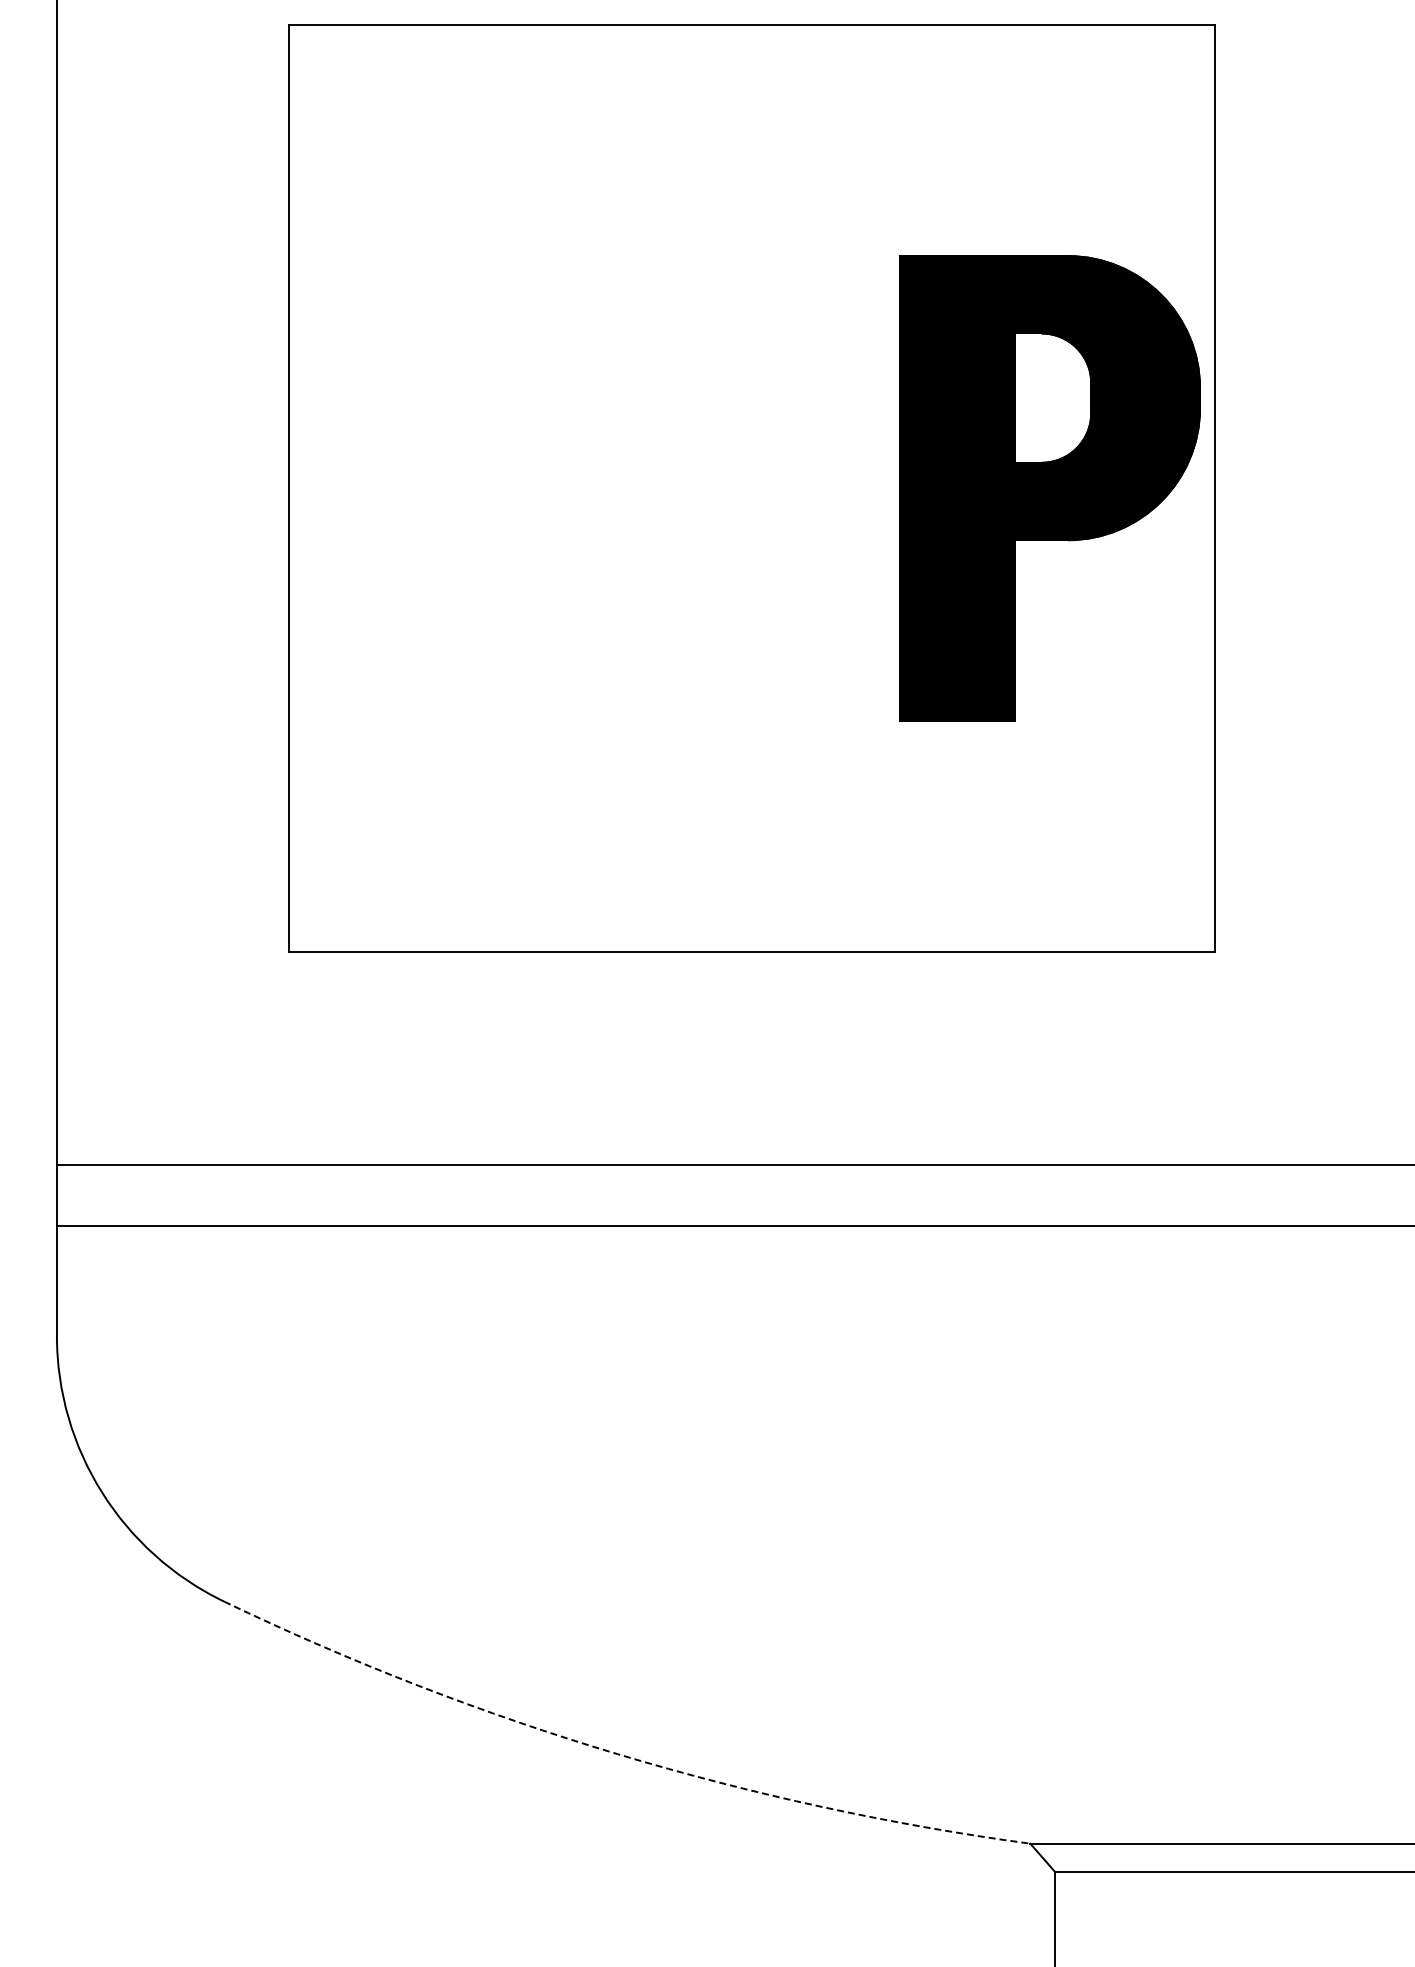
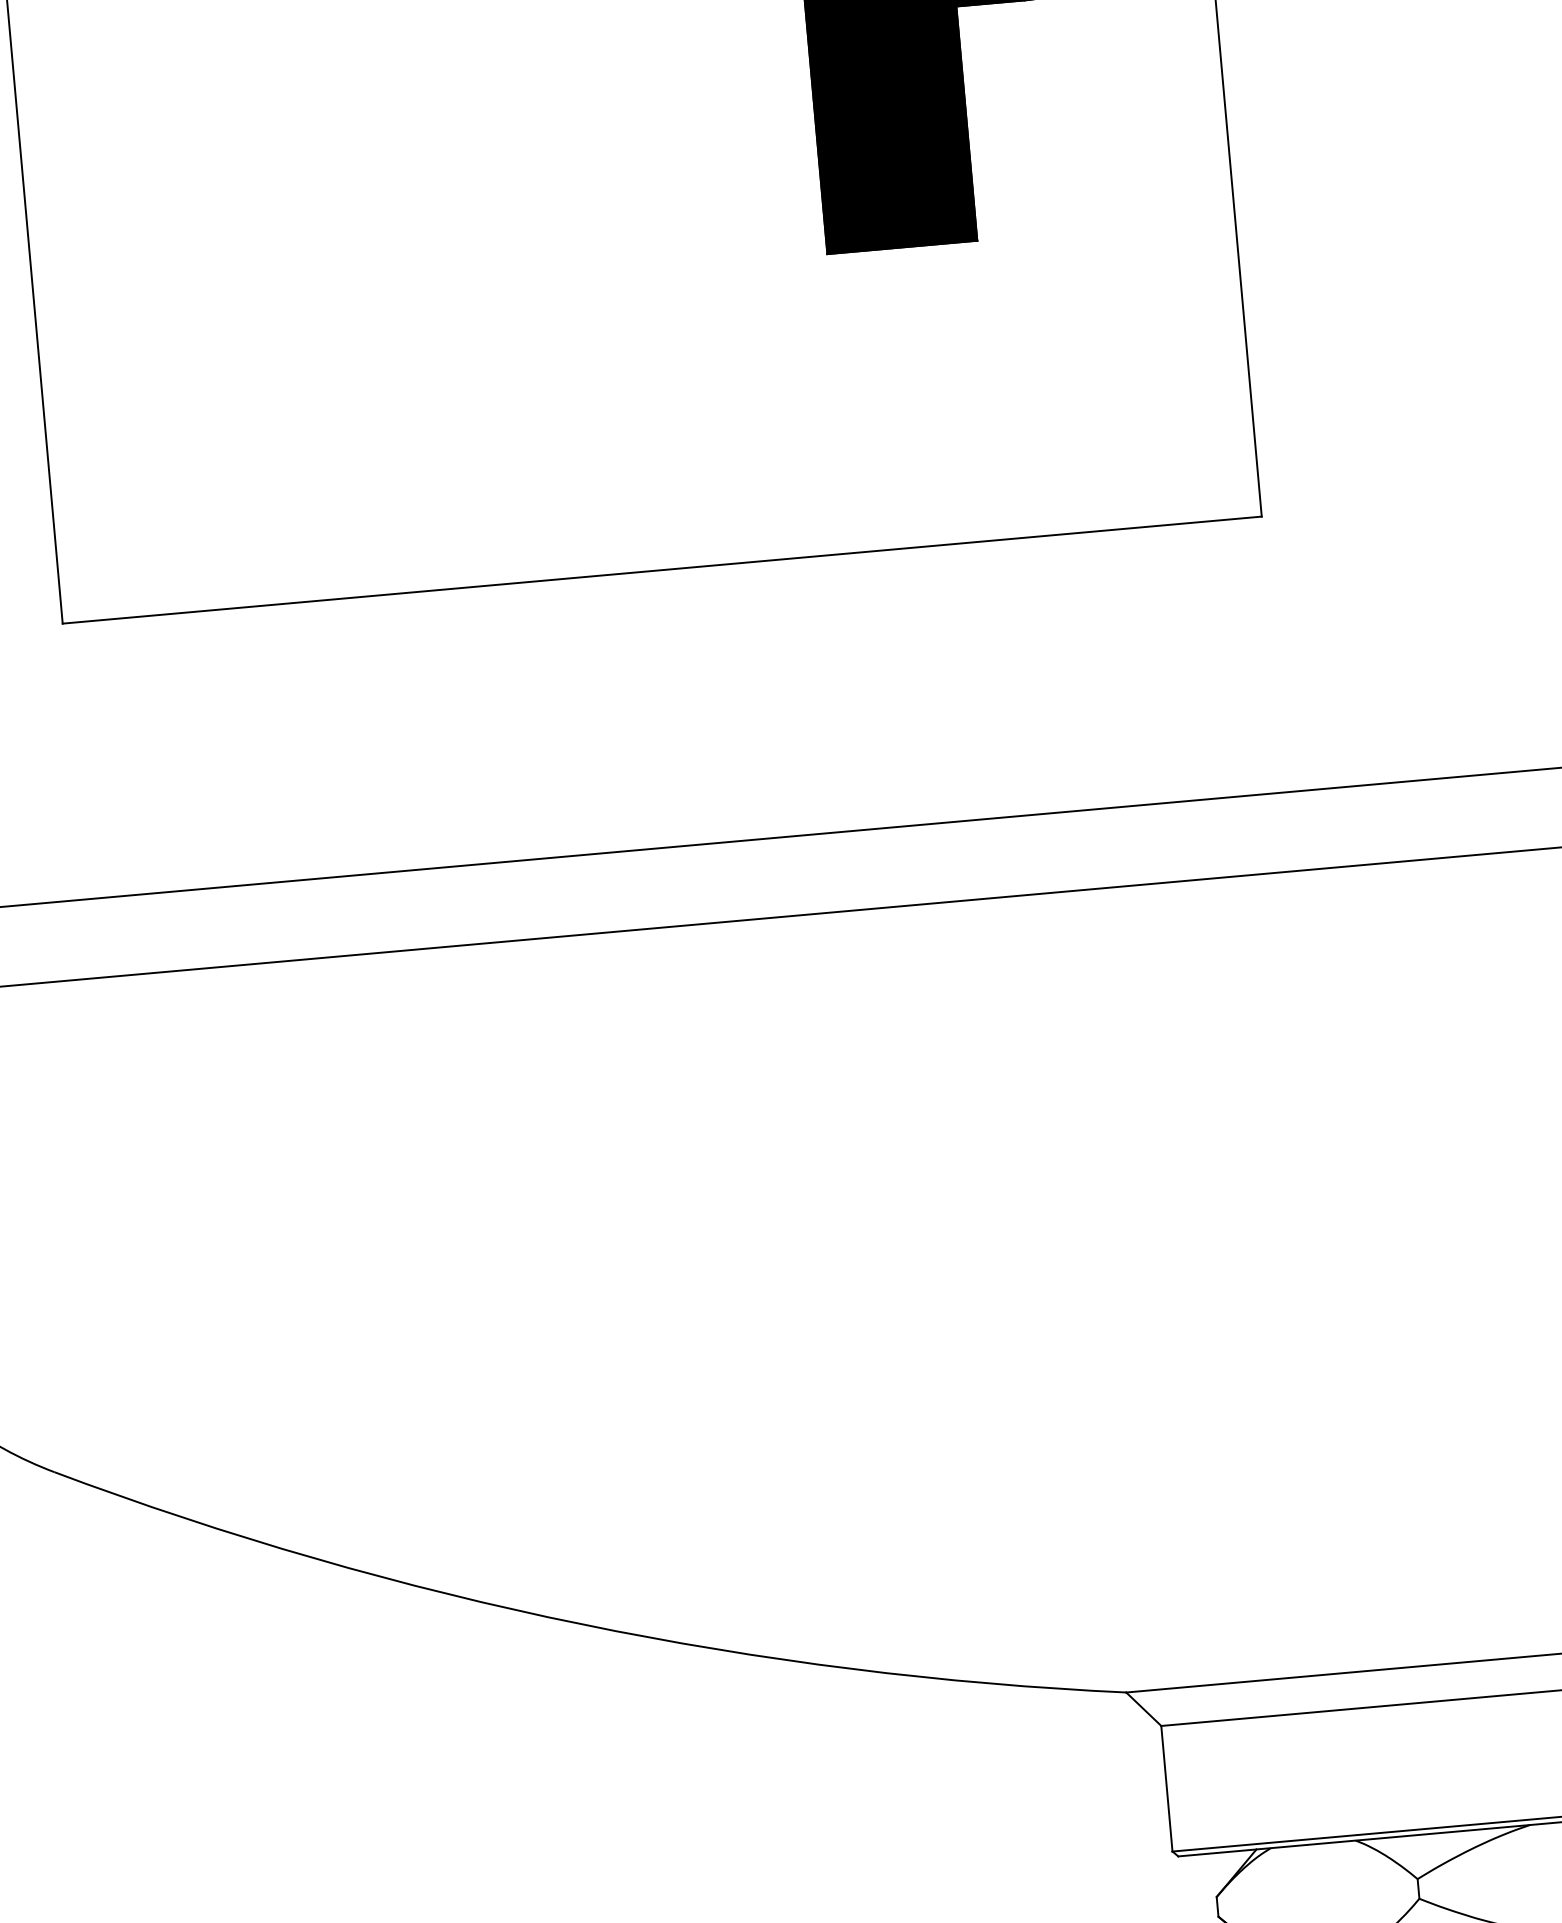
arc: (617, 1754) -> (581, 1624), dashed -> solid

